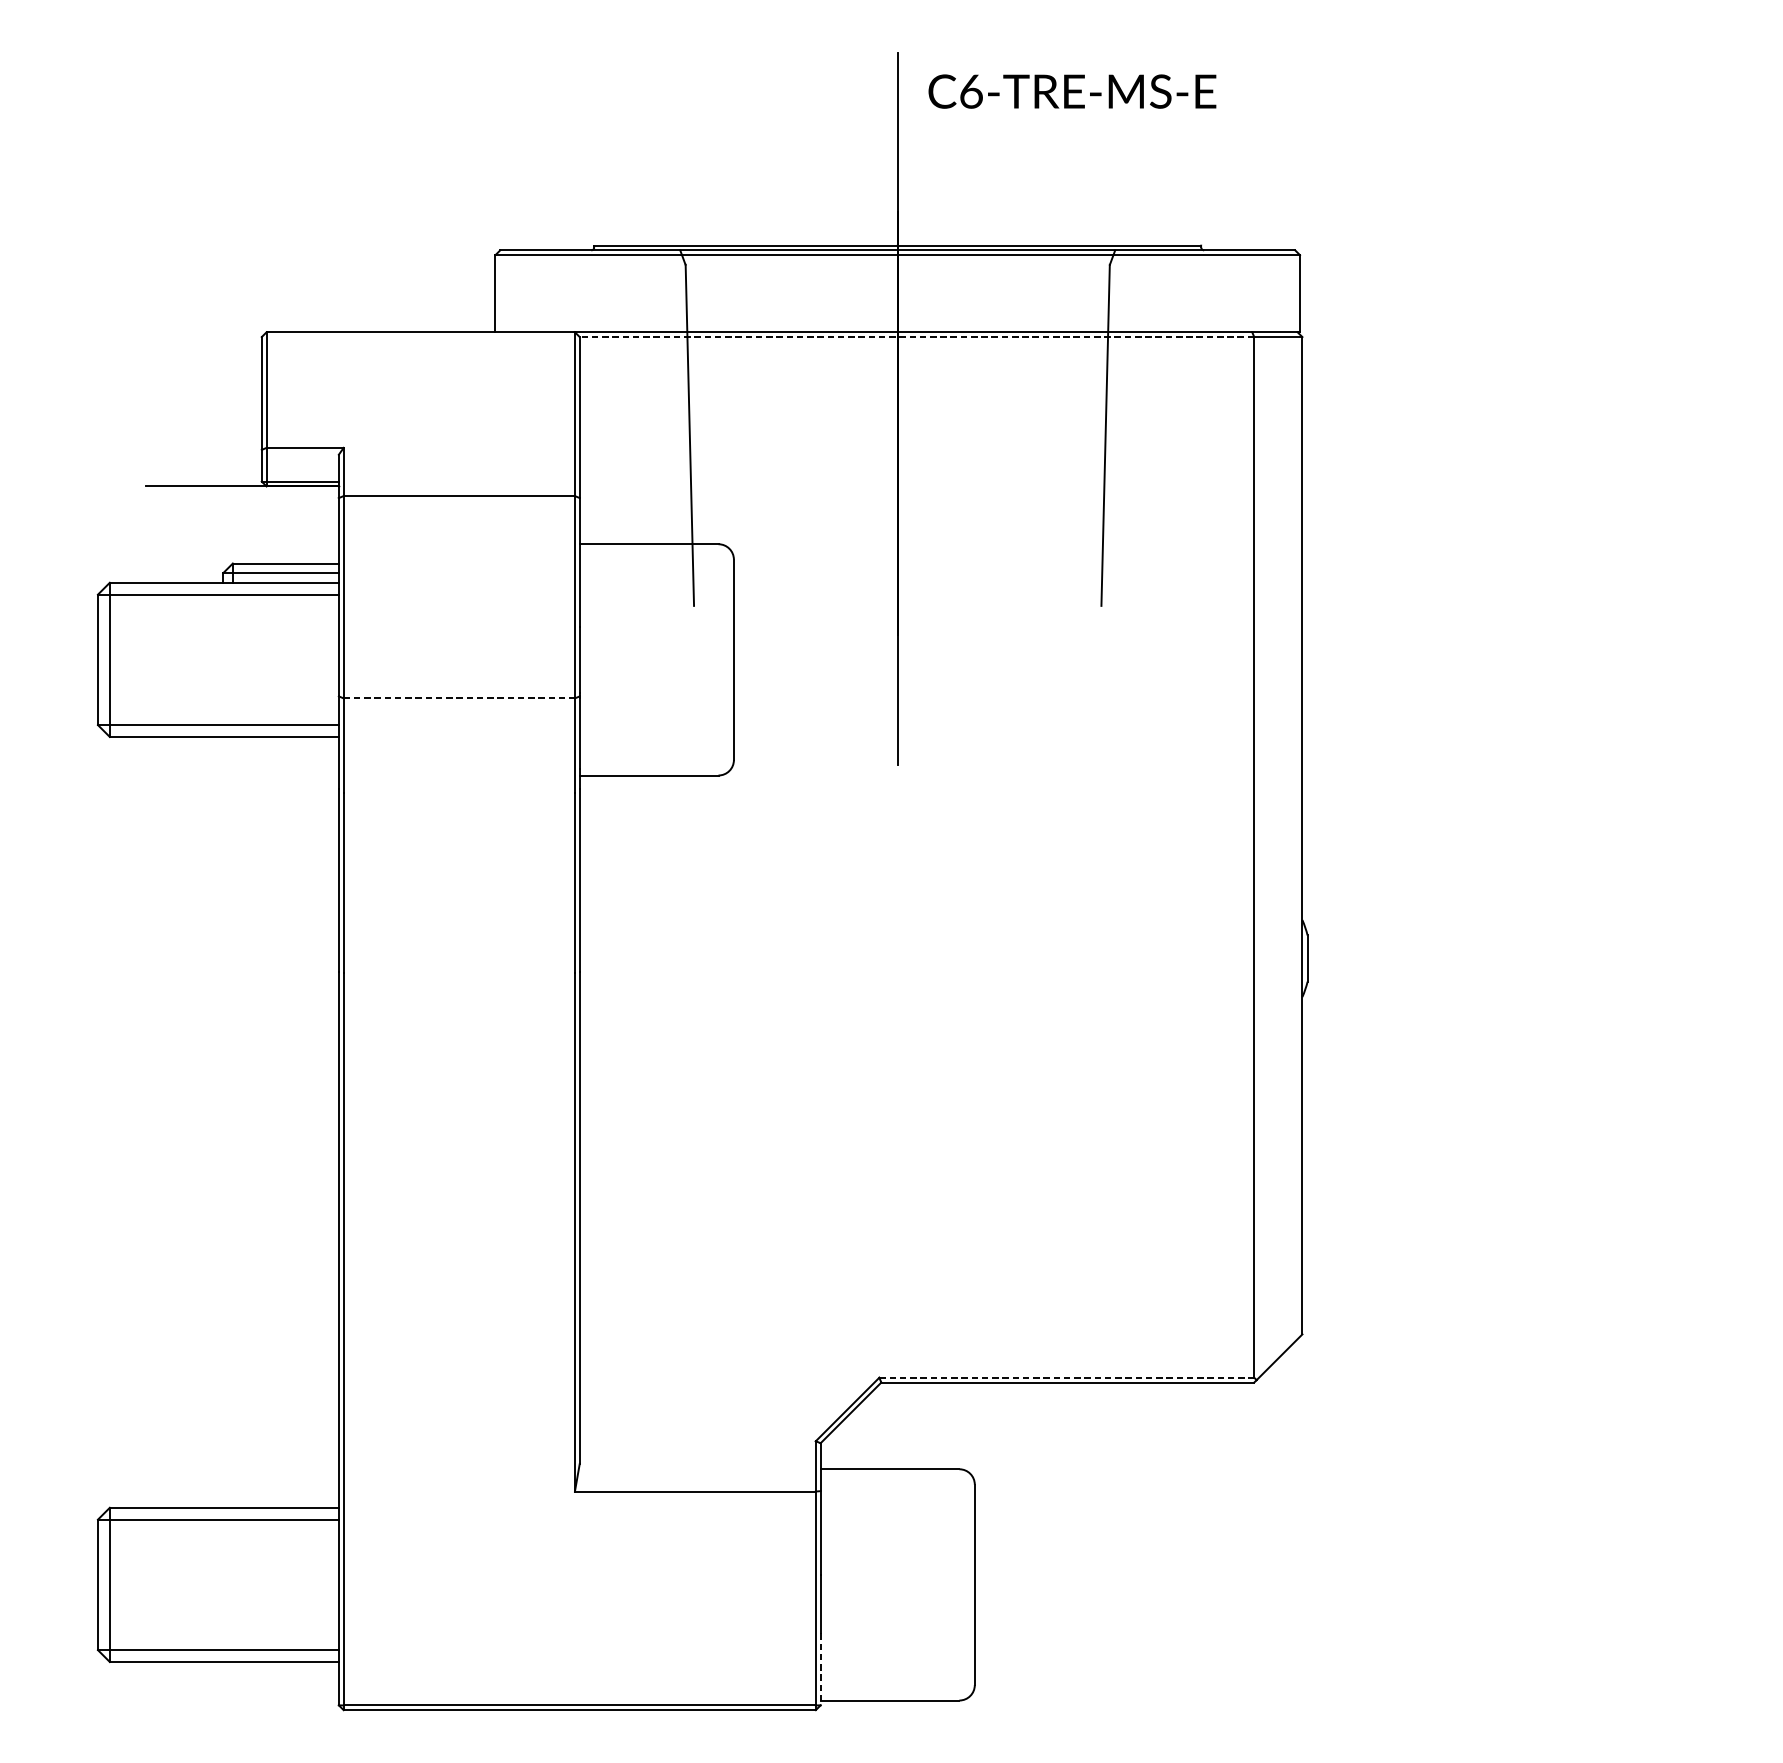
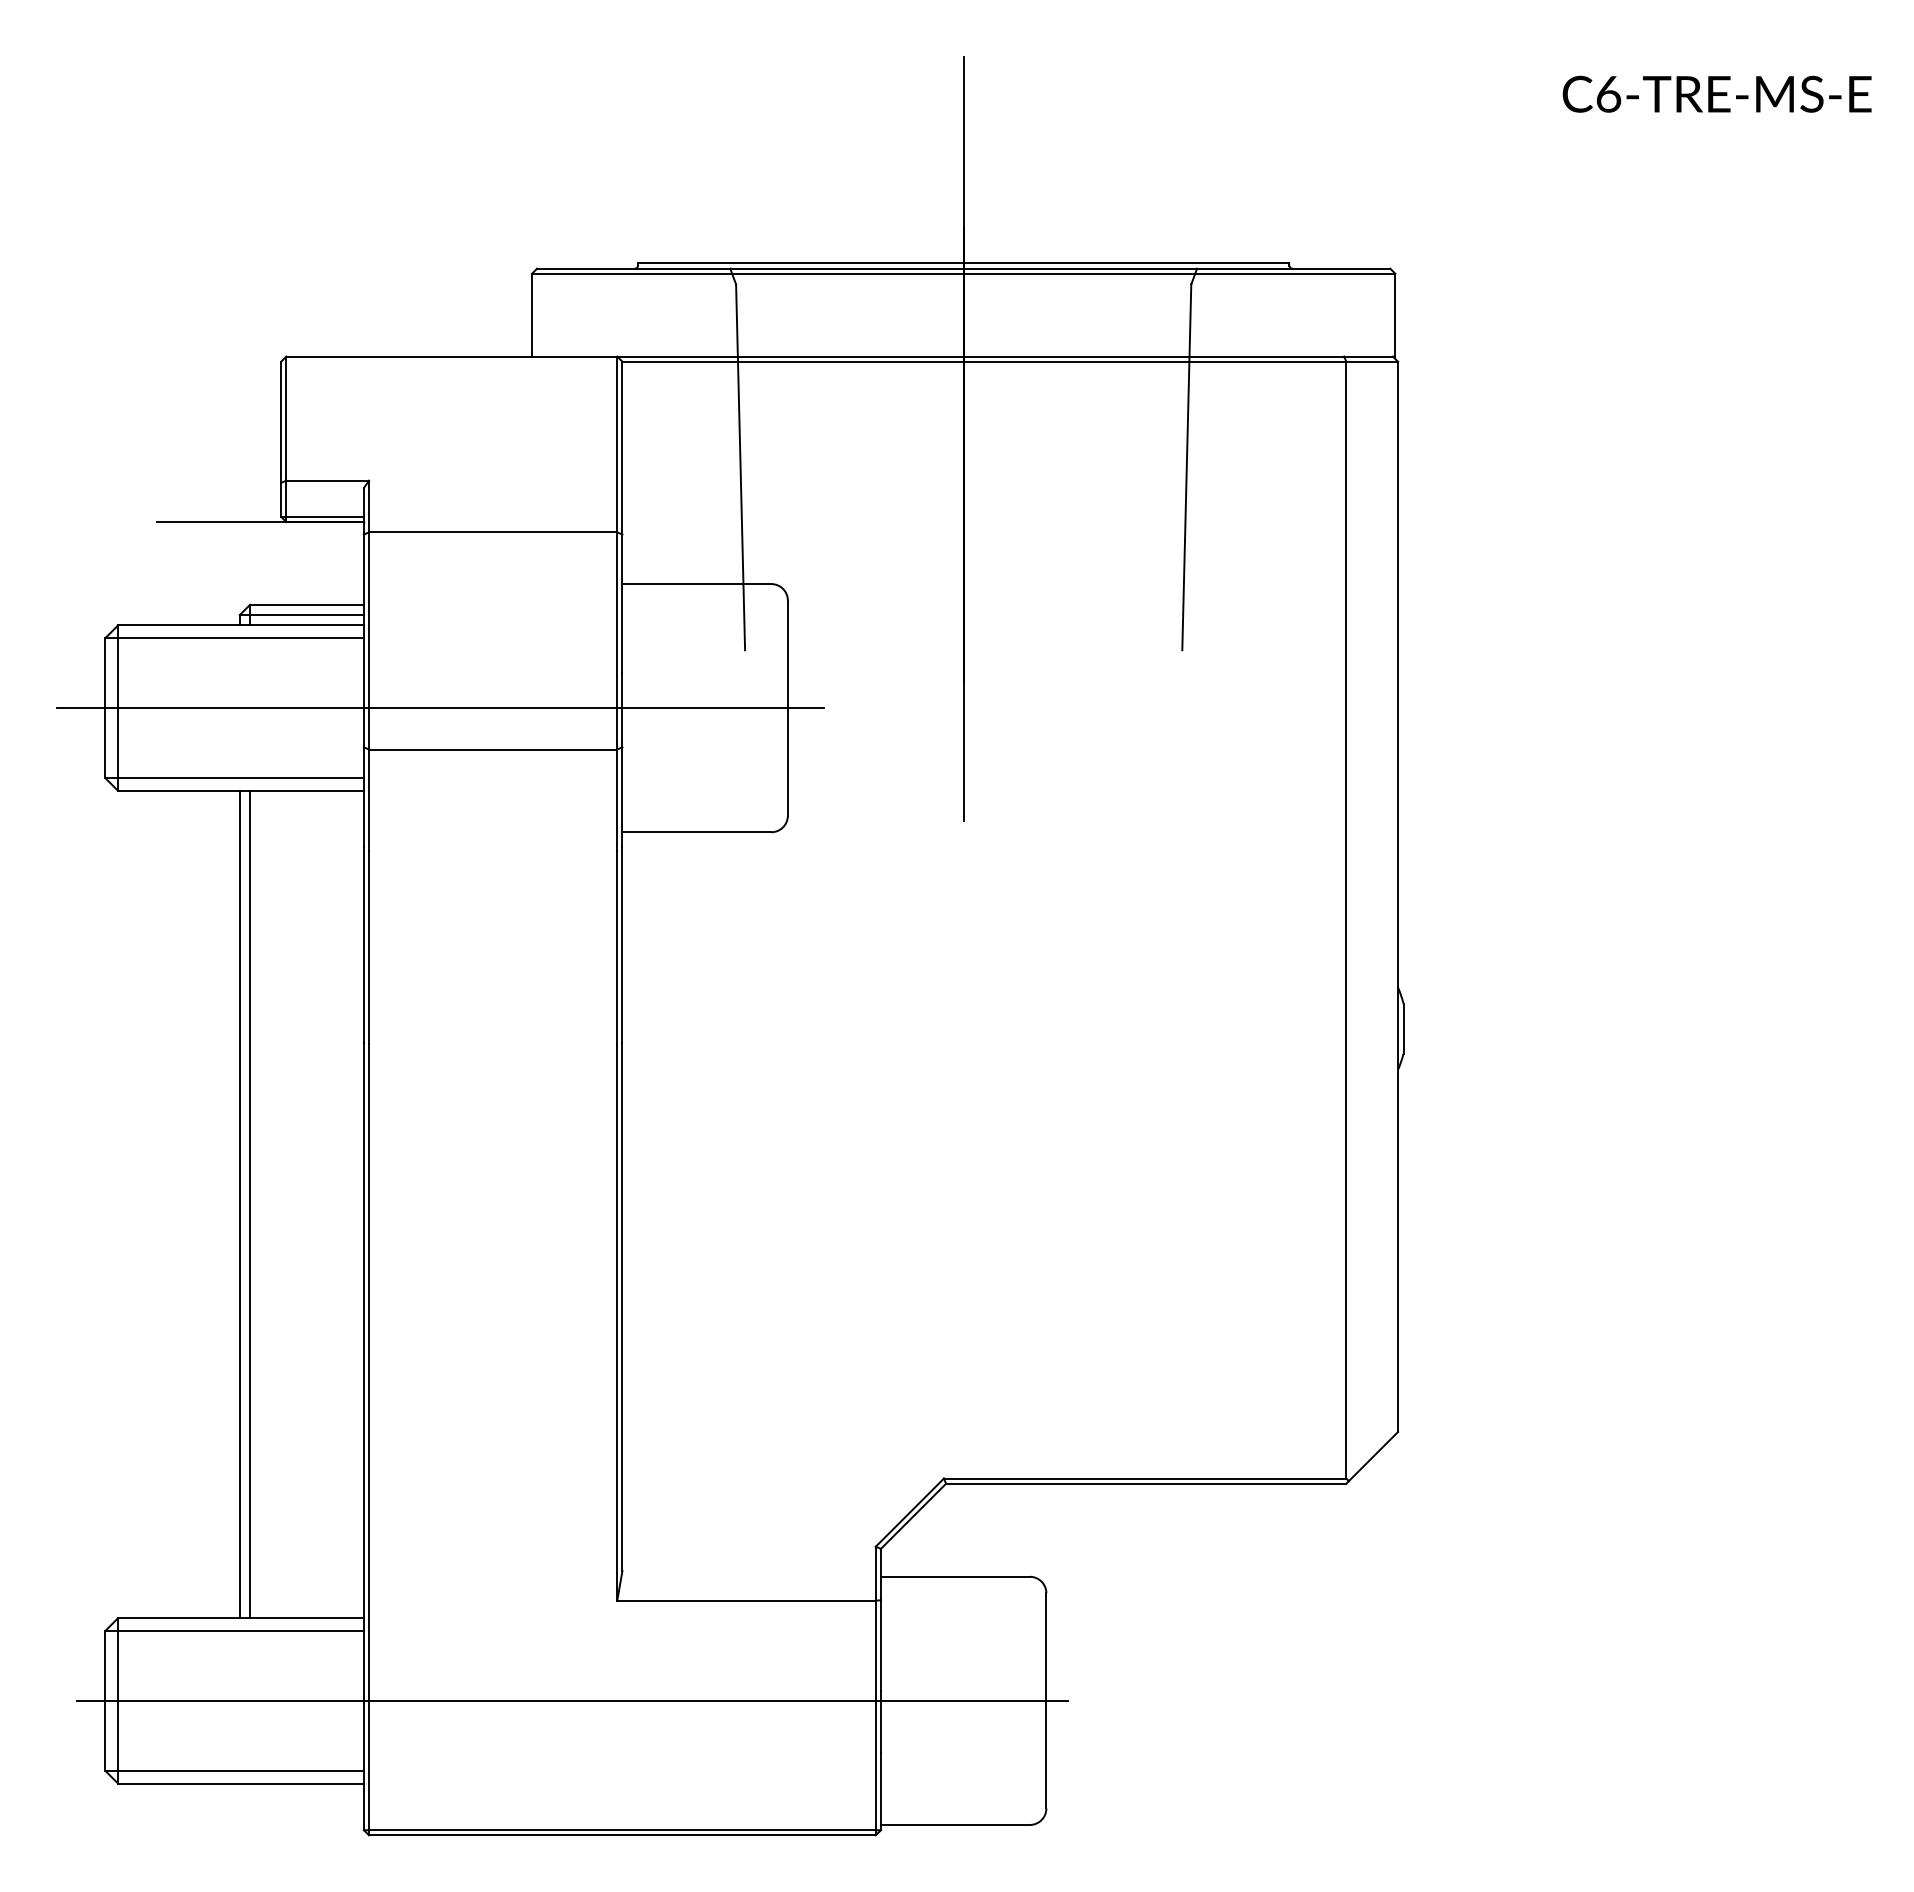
text: (1071, 90) -> (1716, 93), moved
line: (917, 336) -> (984, 361), dashed -> solid
line: (410, 660) -> (440, 708), added
line: (459, 698) -> (493, 749), dashed -> solid
line: (222, 1122) -> (239, 1204), added
line: (233, 1122) -> (250, 1204), added
line: (1067, 1377) -> (1145, 1478), dashed -> solid
line: (533, 1584) -> (572, 1700), added
line: (820, 1669) -> (880, 1791), dashed -> solid

